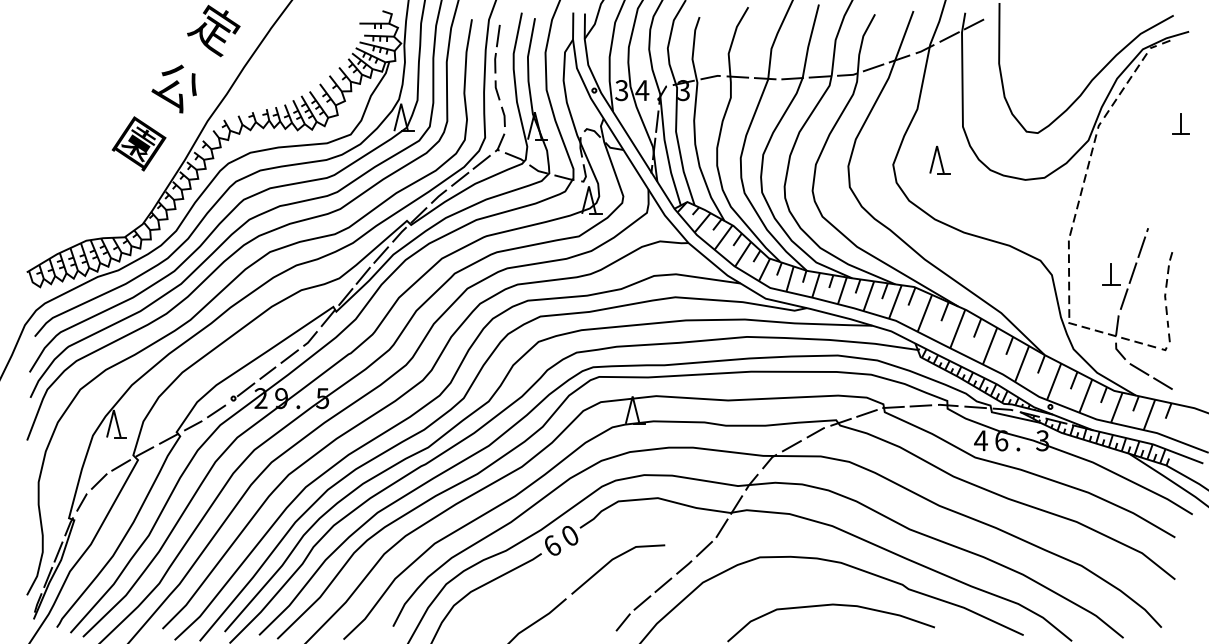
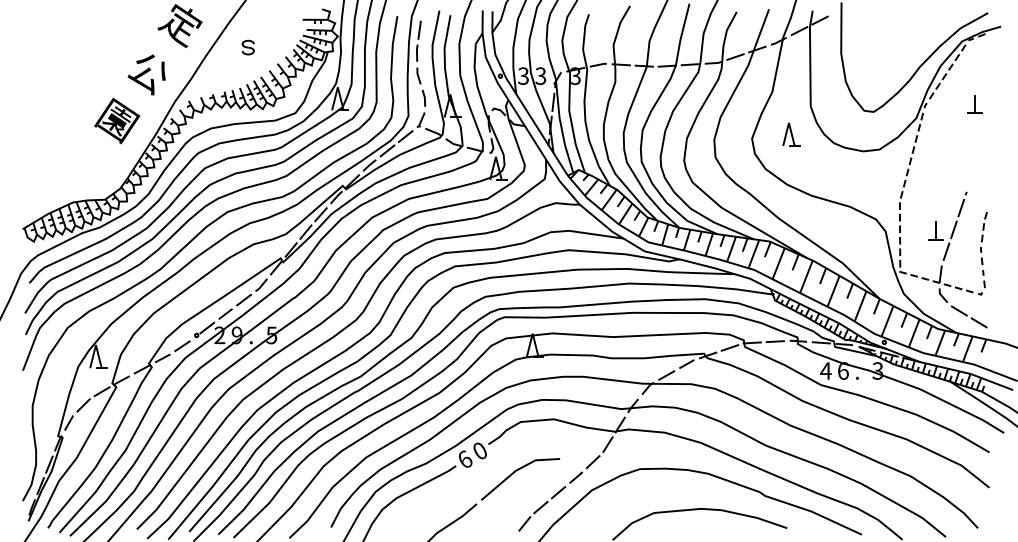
part: (293, 56) -> (247, 47), added
text: (641, 90) -> (540, 76), 4 -> 3
part: (1180, 124) -> (974, 104), moved

